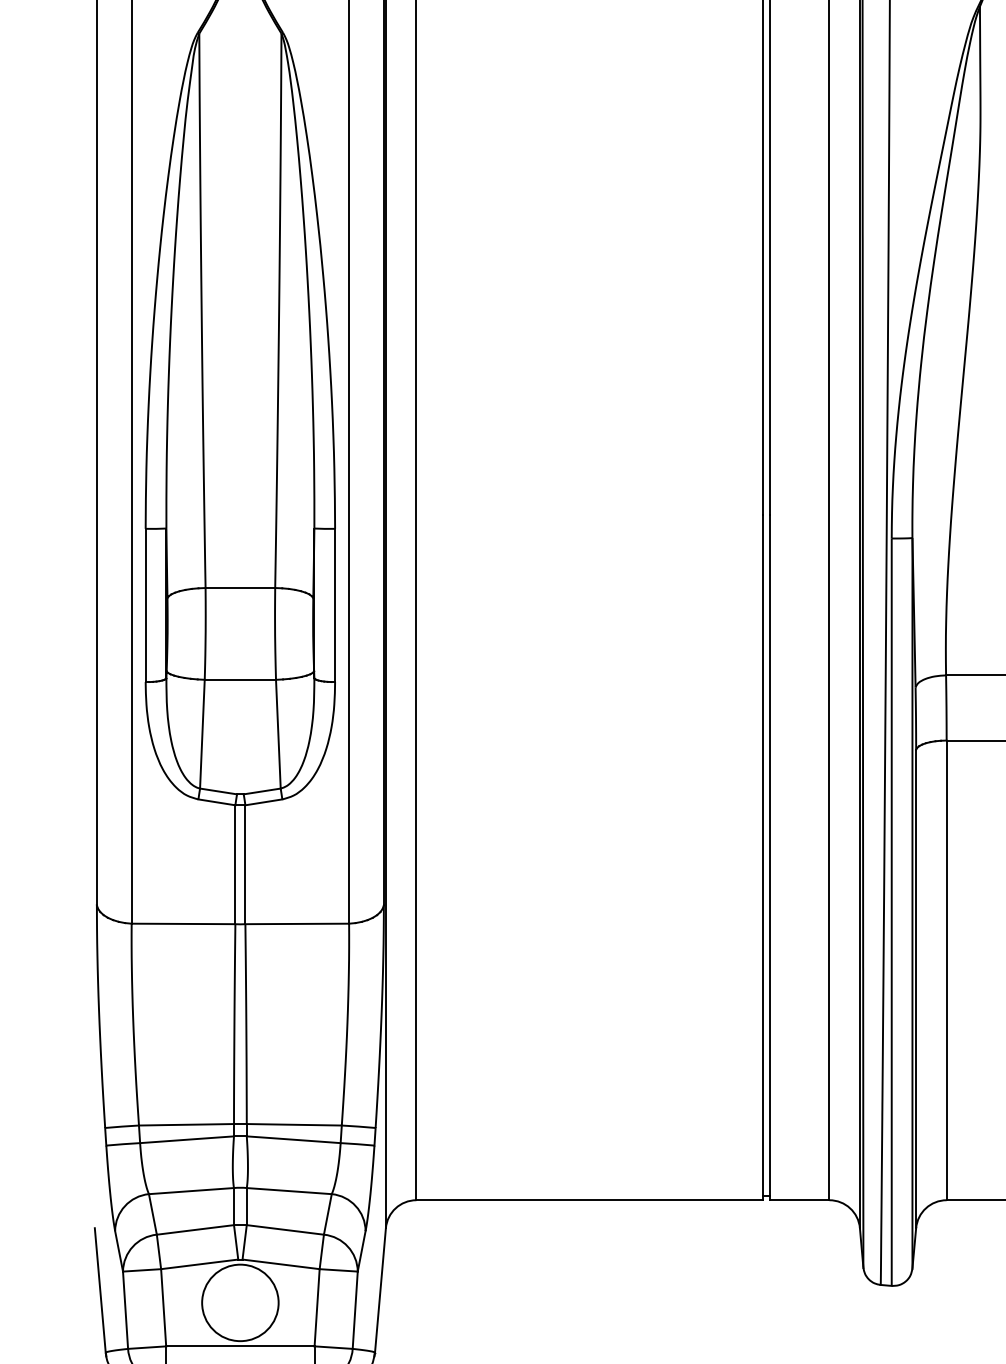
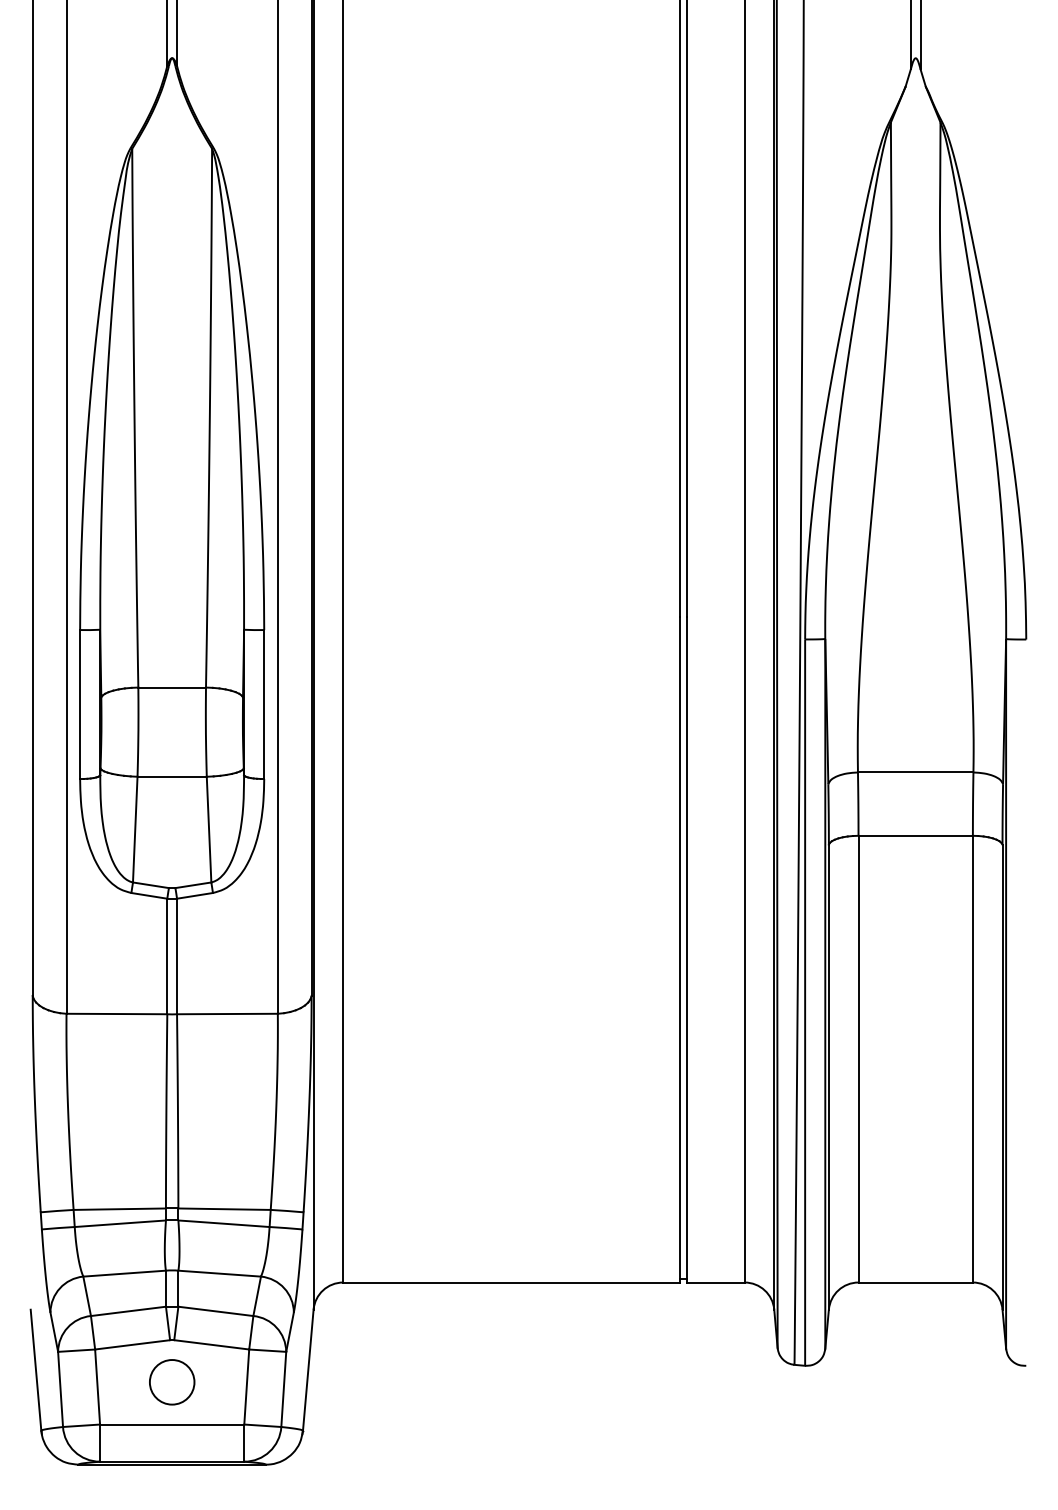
circle: (240, 1303) -> (172, 1382), size x0.6

